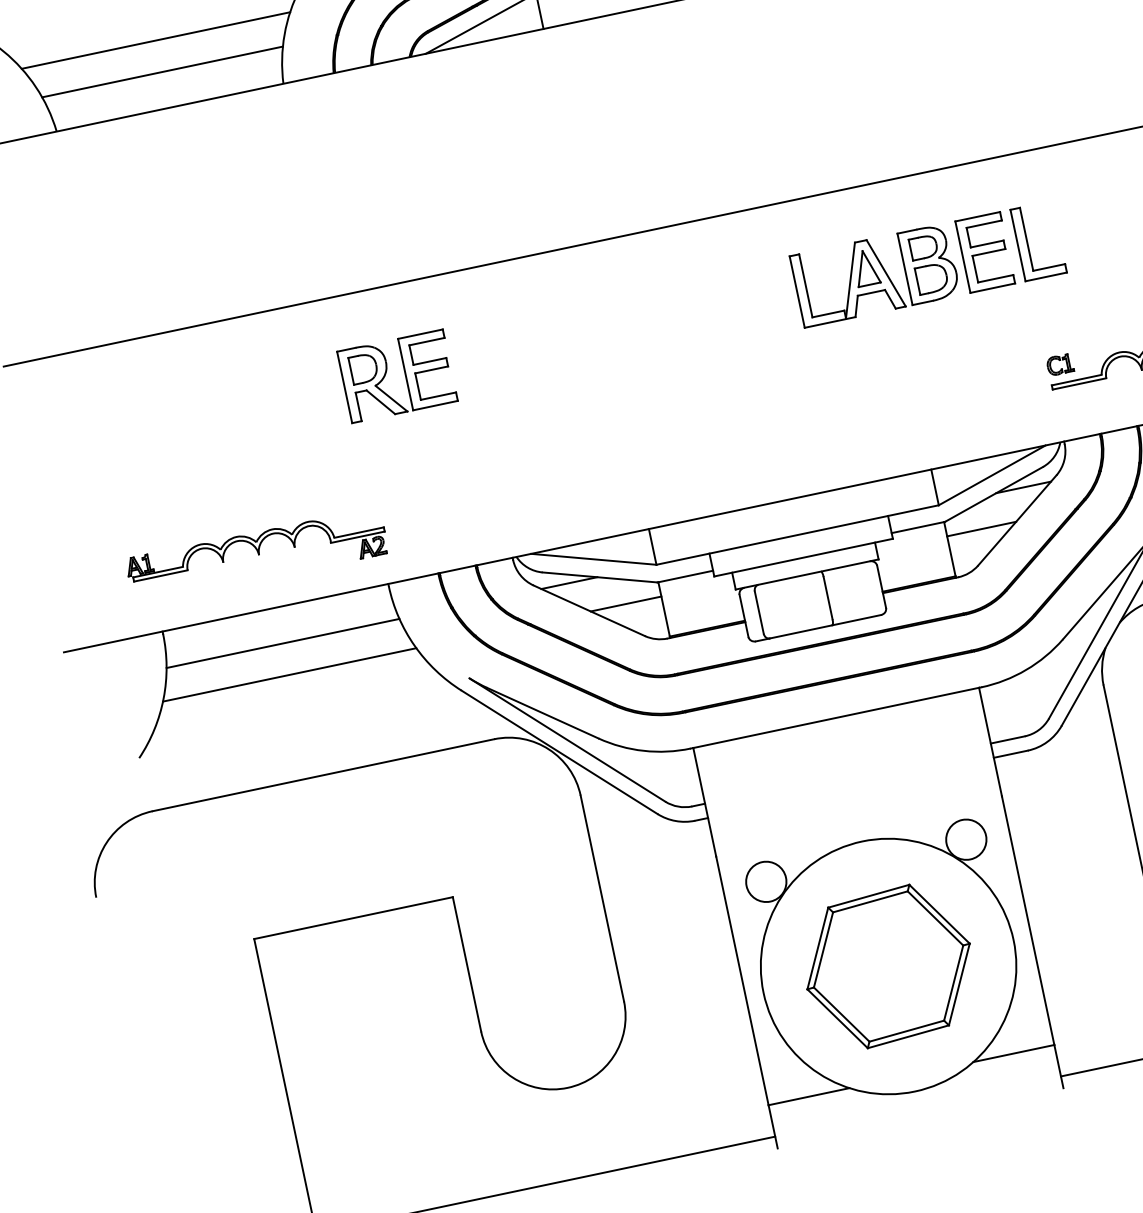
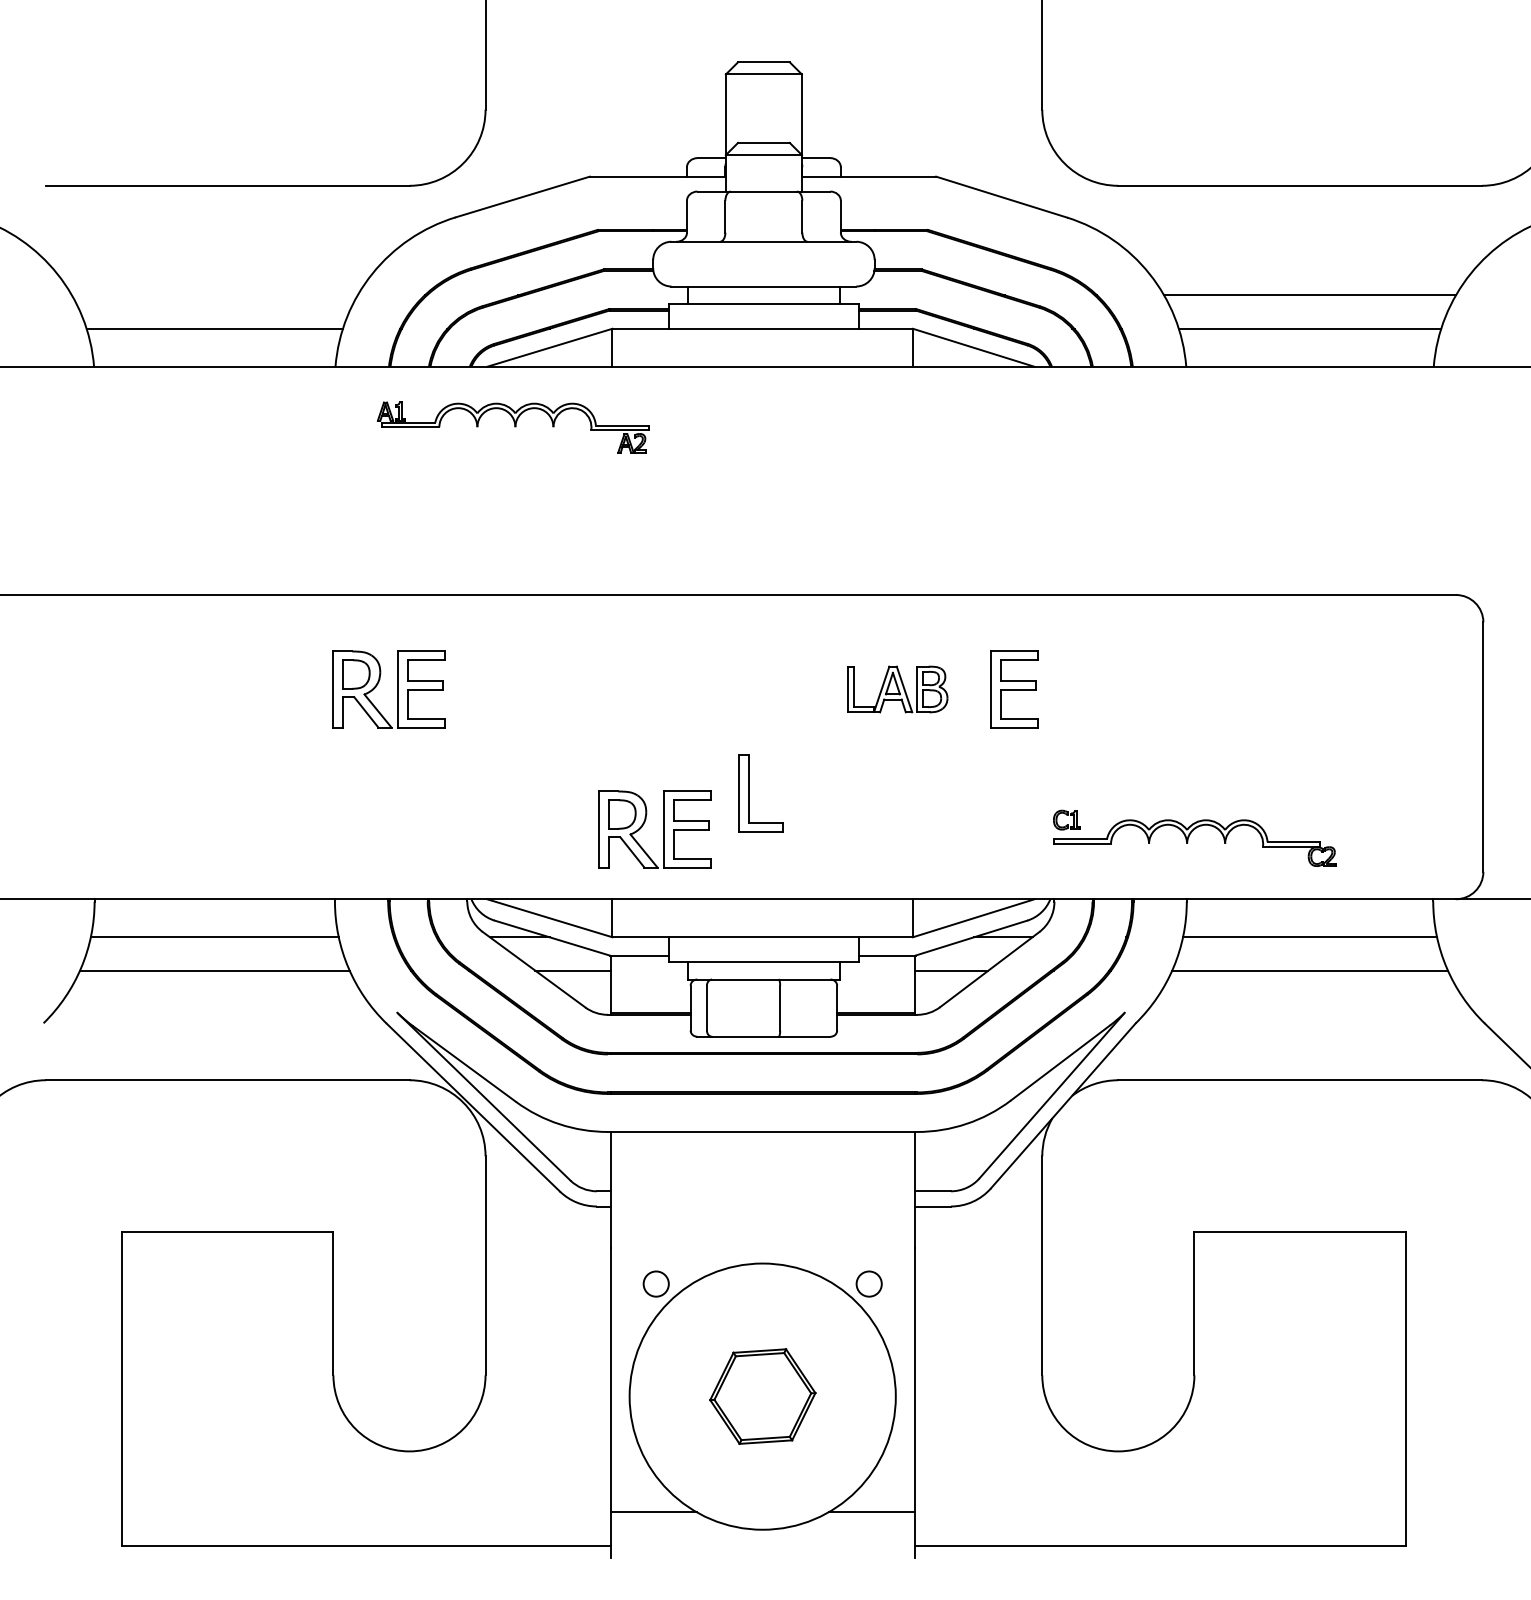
line: (155, 40) -> (214, 295), removed
part: (1028, 243) -> (749, 793), moved
part: (875, 275) -> (897, 689), size x0.6
part: (683, 453) -> (663, 829), added
part: (257, 555) -> (513, 427), moved
circle: (966, 840) -> (869, 1284), size x0.6
circle: (766, 882) -> (656, 1284), size x0.6
part: (888, 966) -> (762, 1396), size x0.6

